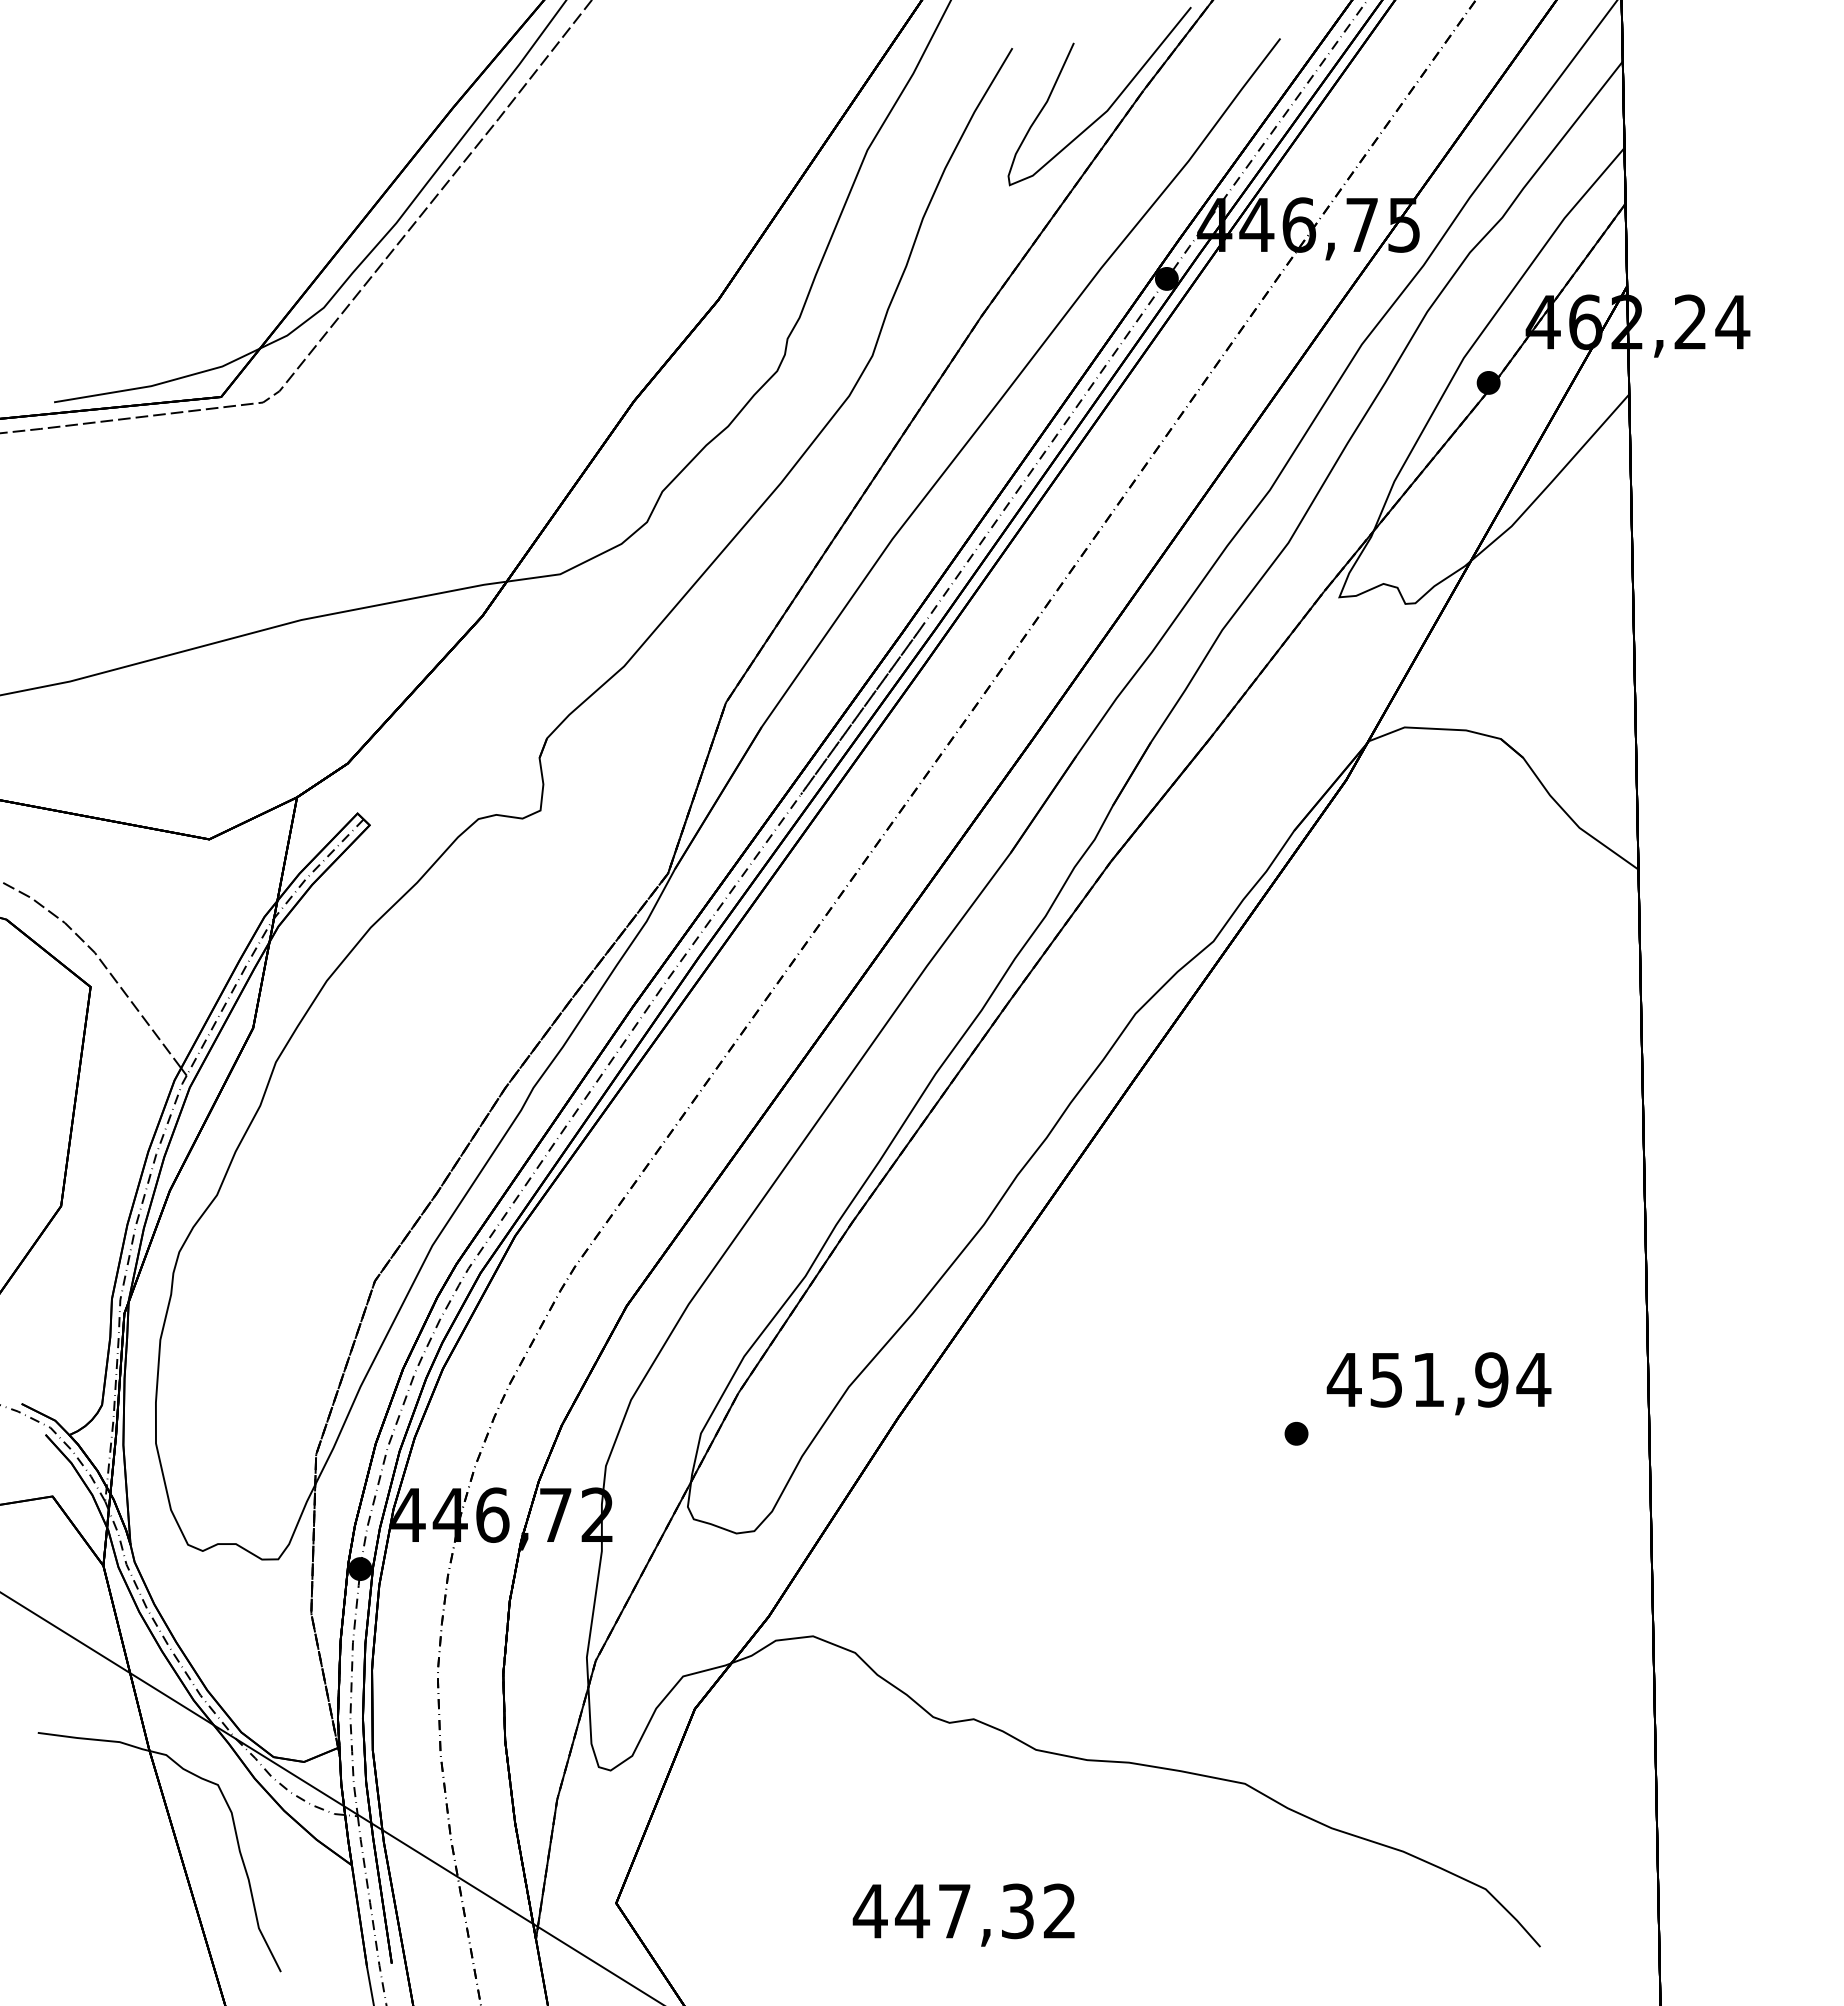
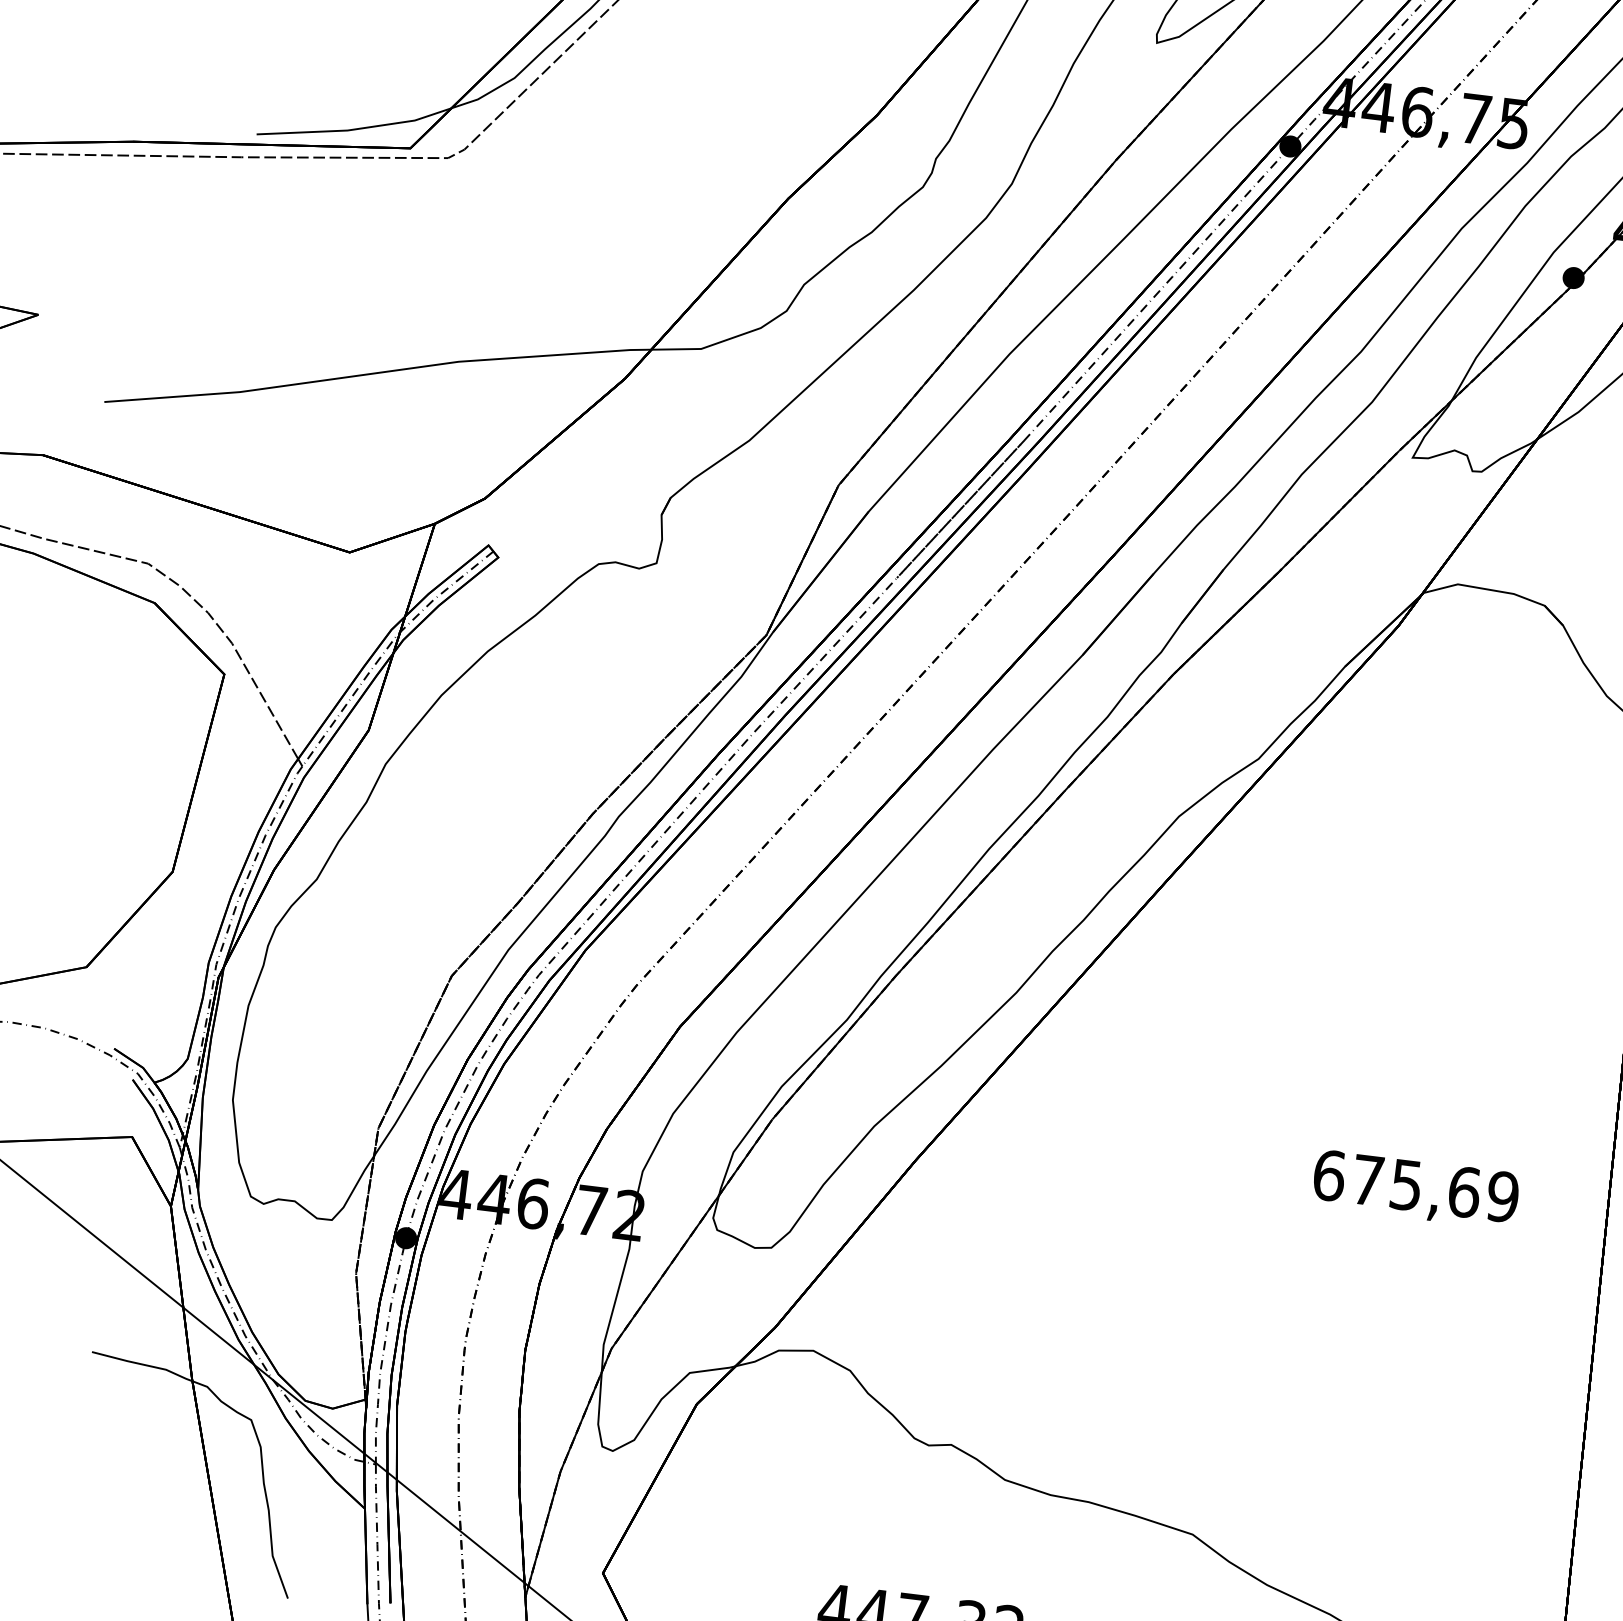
text: (1438, 1379) -> (1415, 1185), 451,94 -> 675,69
part: (1296, 1433) -> (1279, 1219), removed

